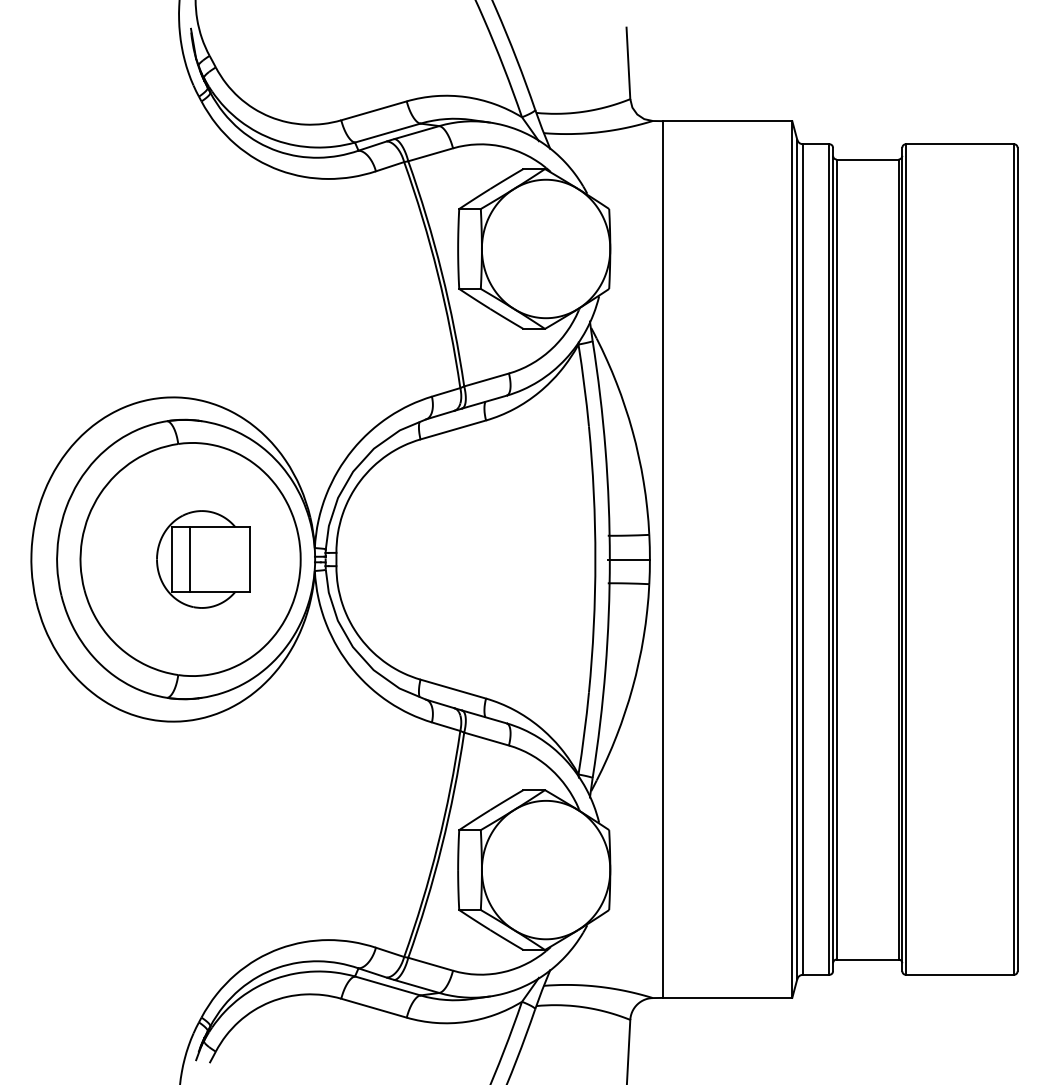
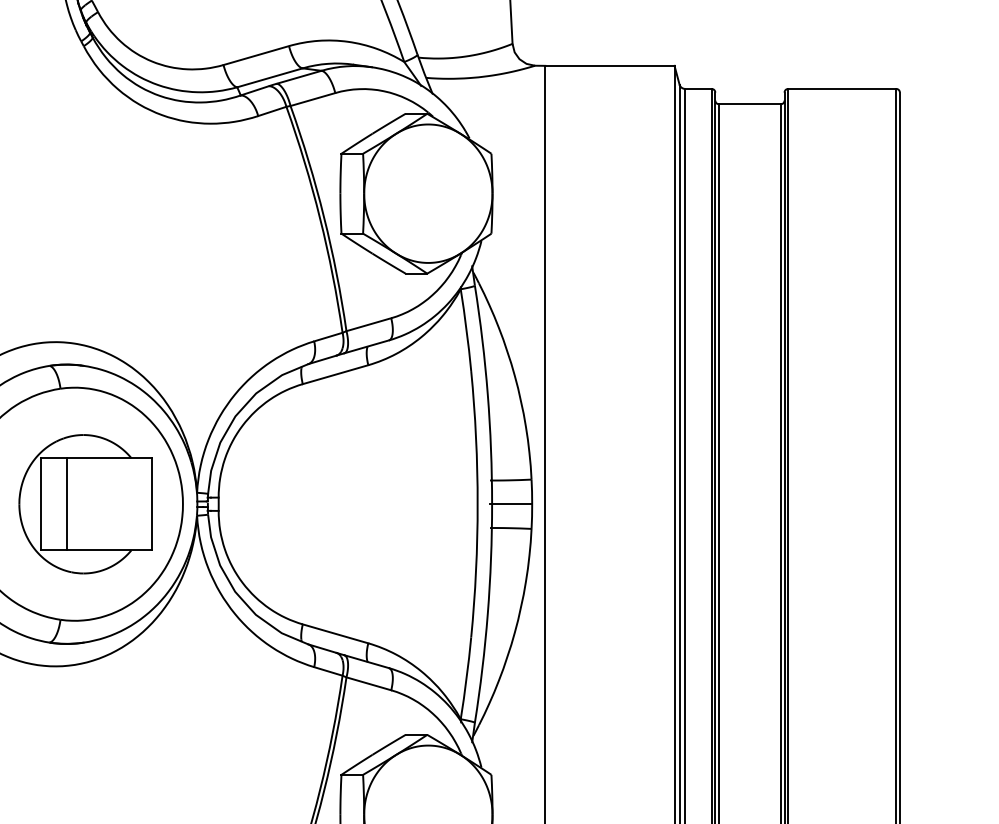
part: (203, 559) -> (85, 504), size x1.43

